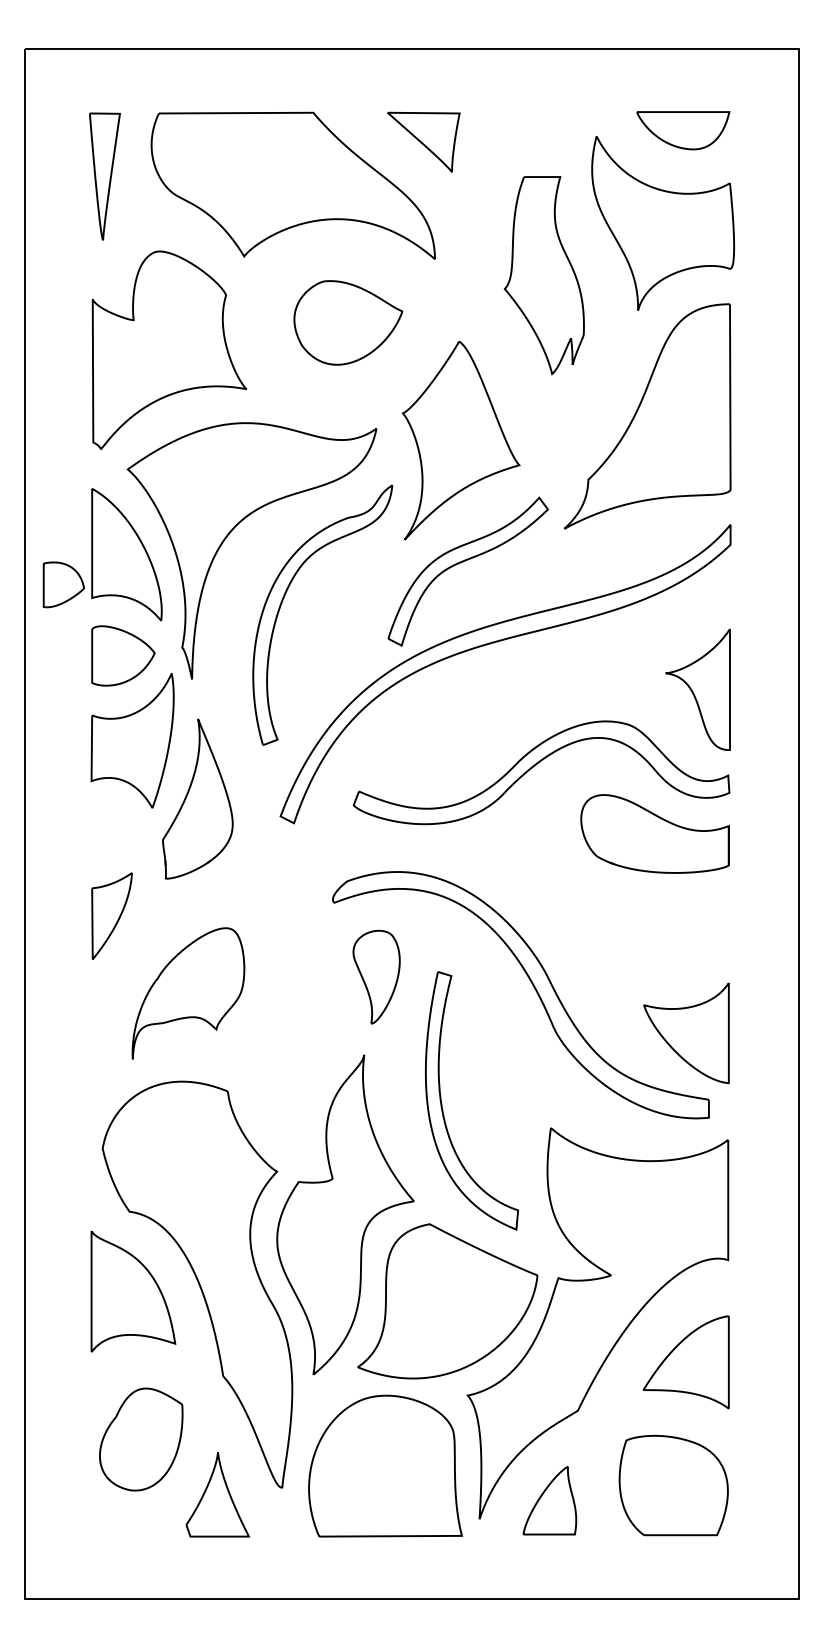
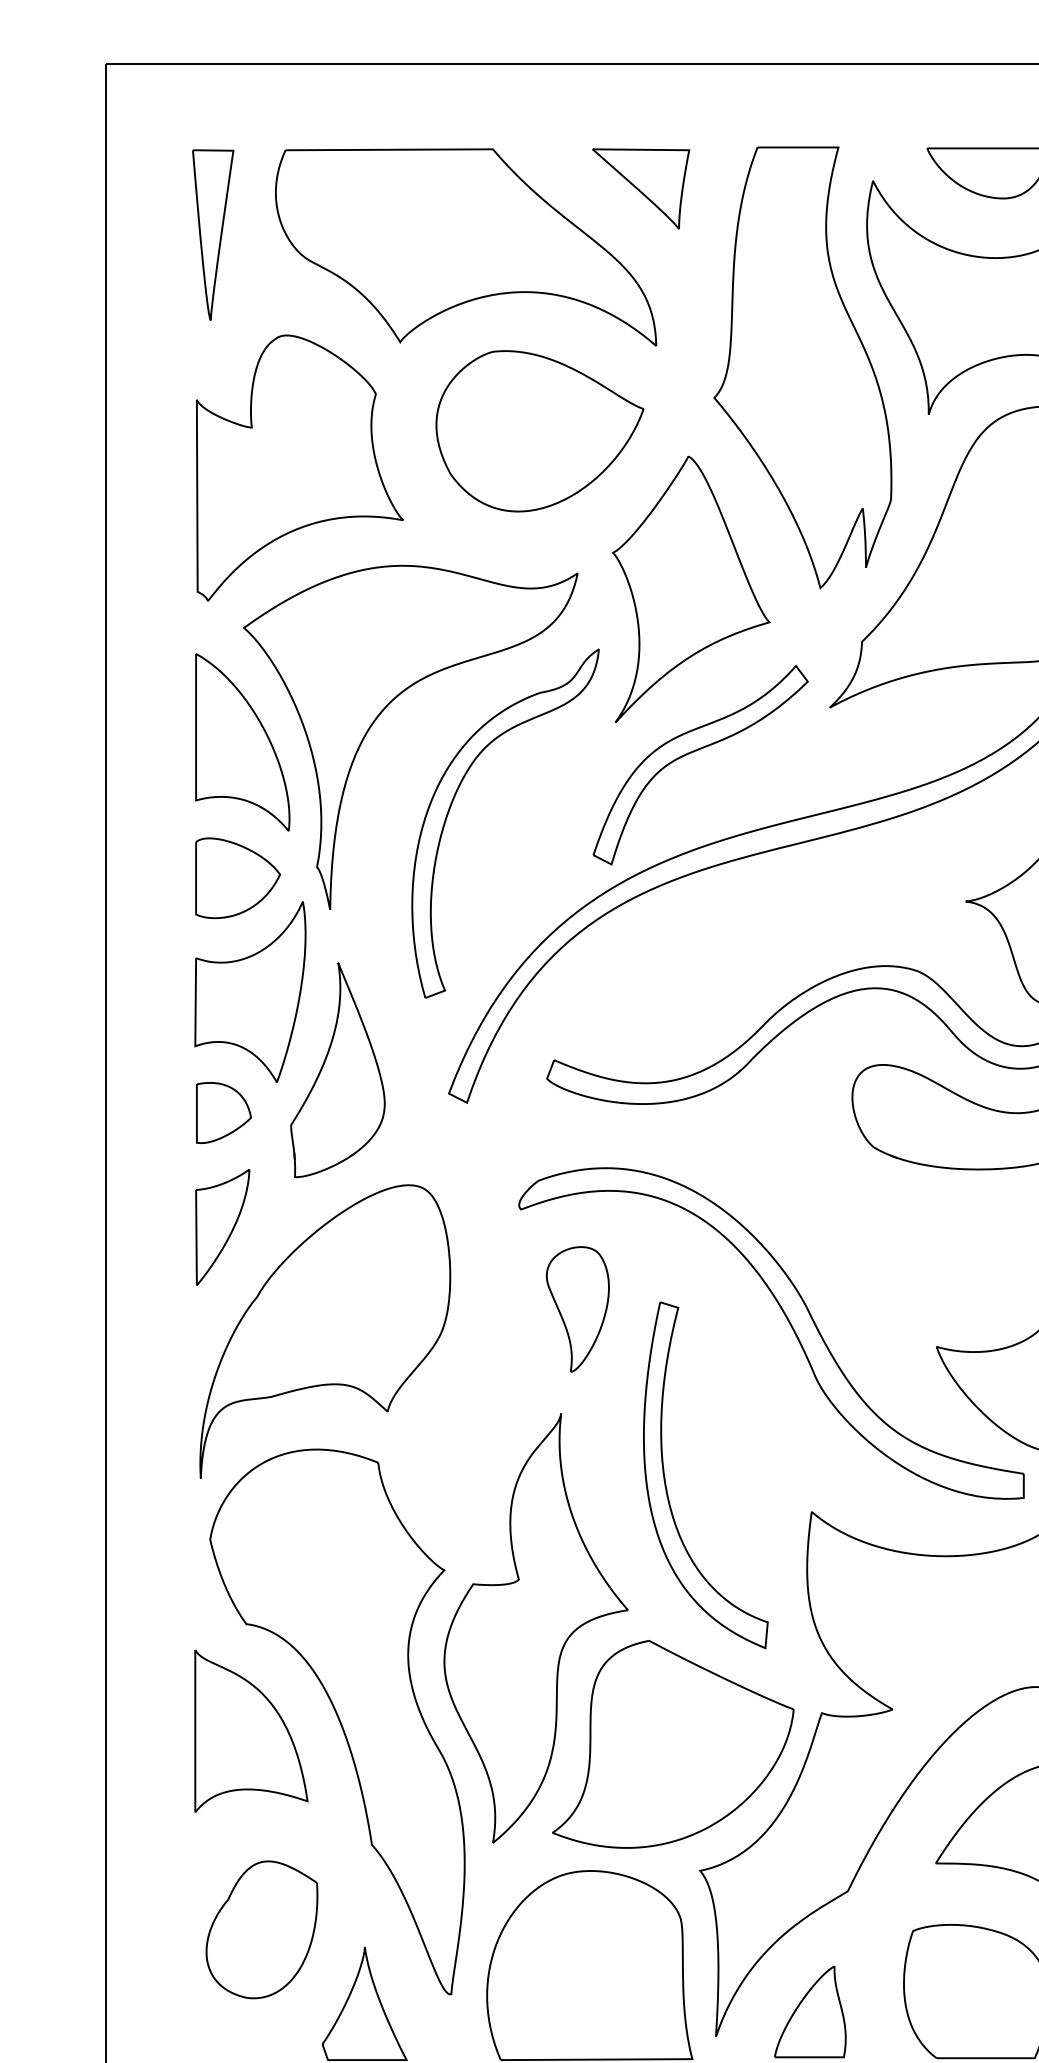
part: (544, 275) -> (803, 367), size x1.67
part: (348, 322) -> (540, 430), size x1.43
part: (63, 584) -> (223, 1112), moved
part: (188, 993) -> (325, 1331), size x1.67

